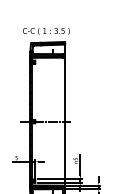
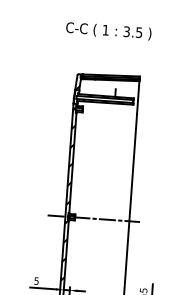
text: (46, 31) -> (108, 31), moved

